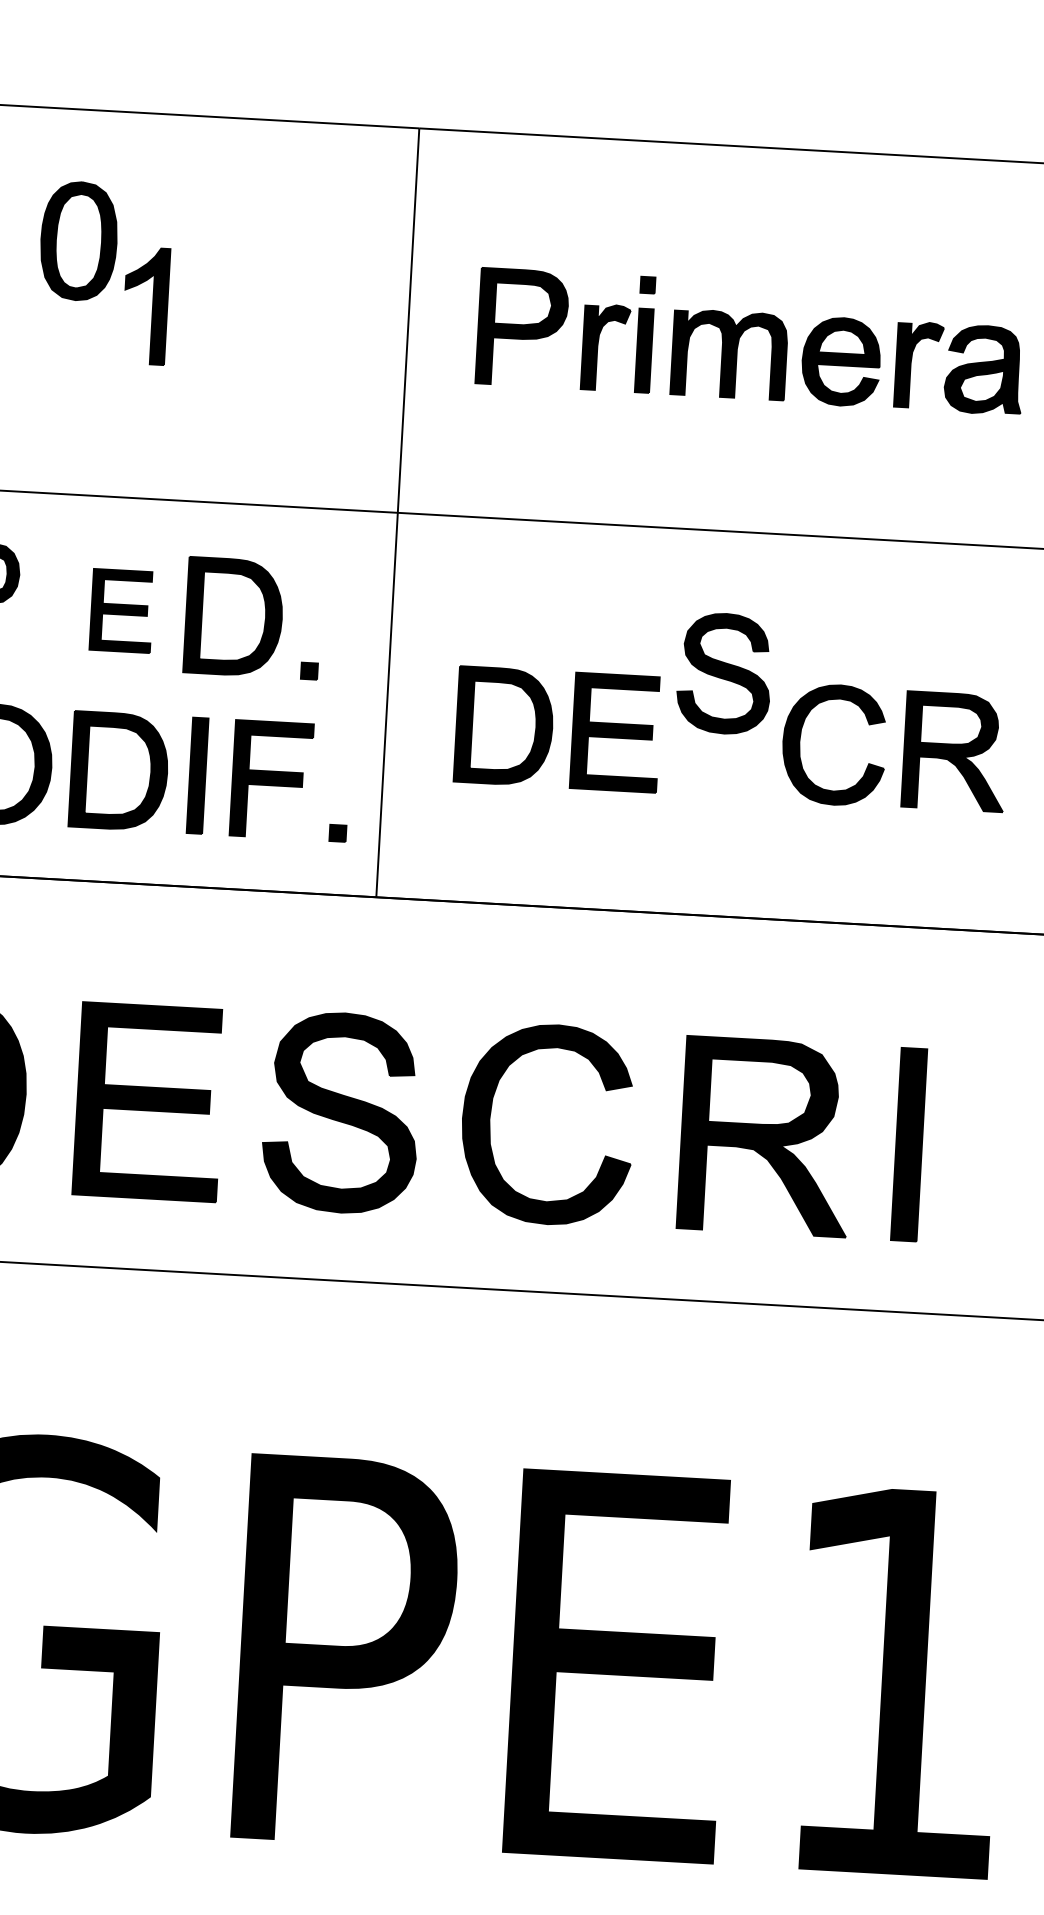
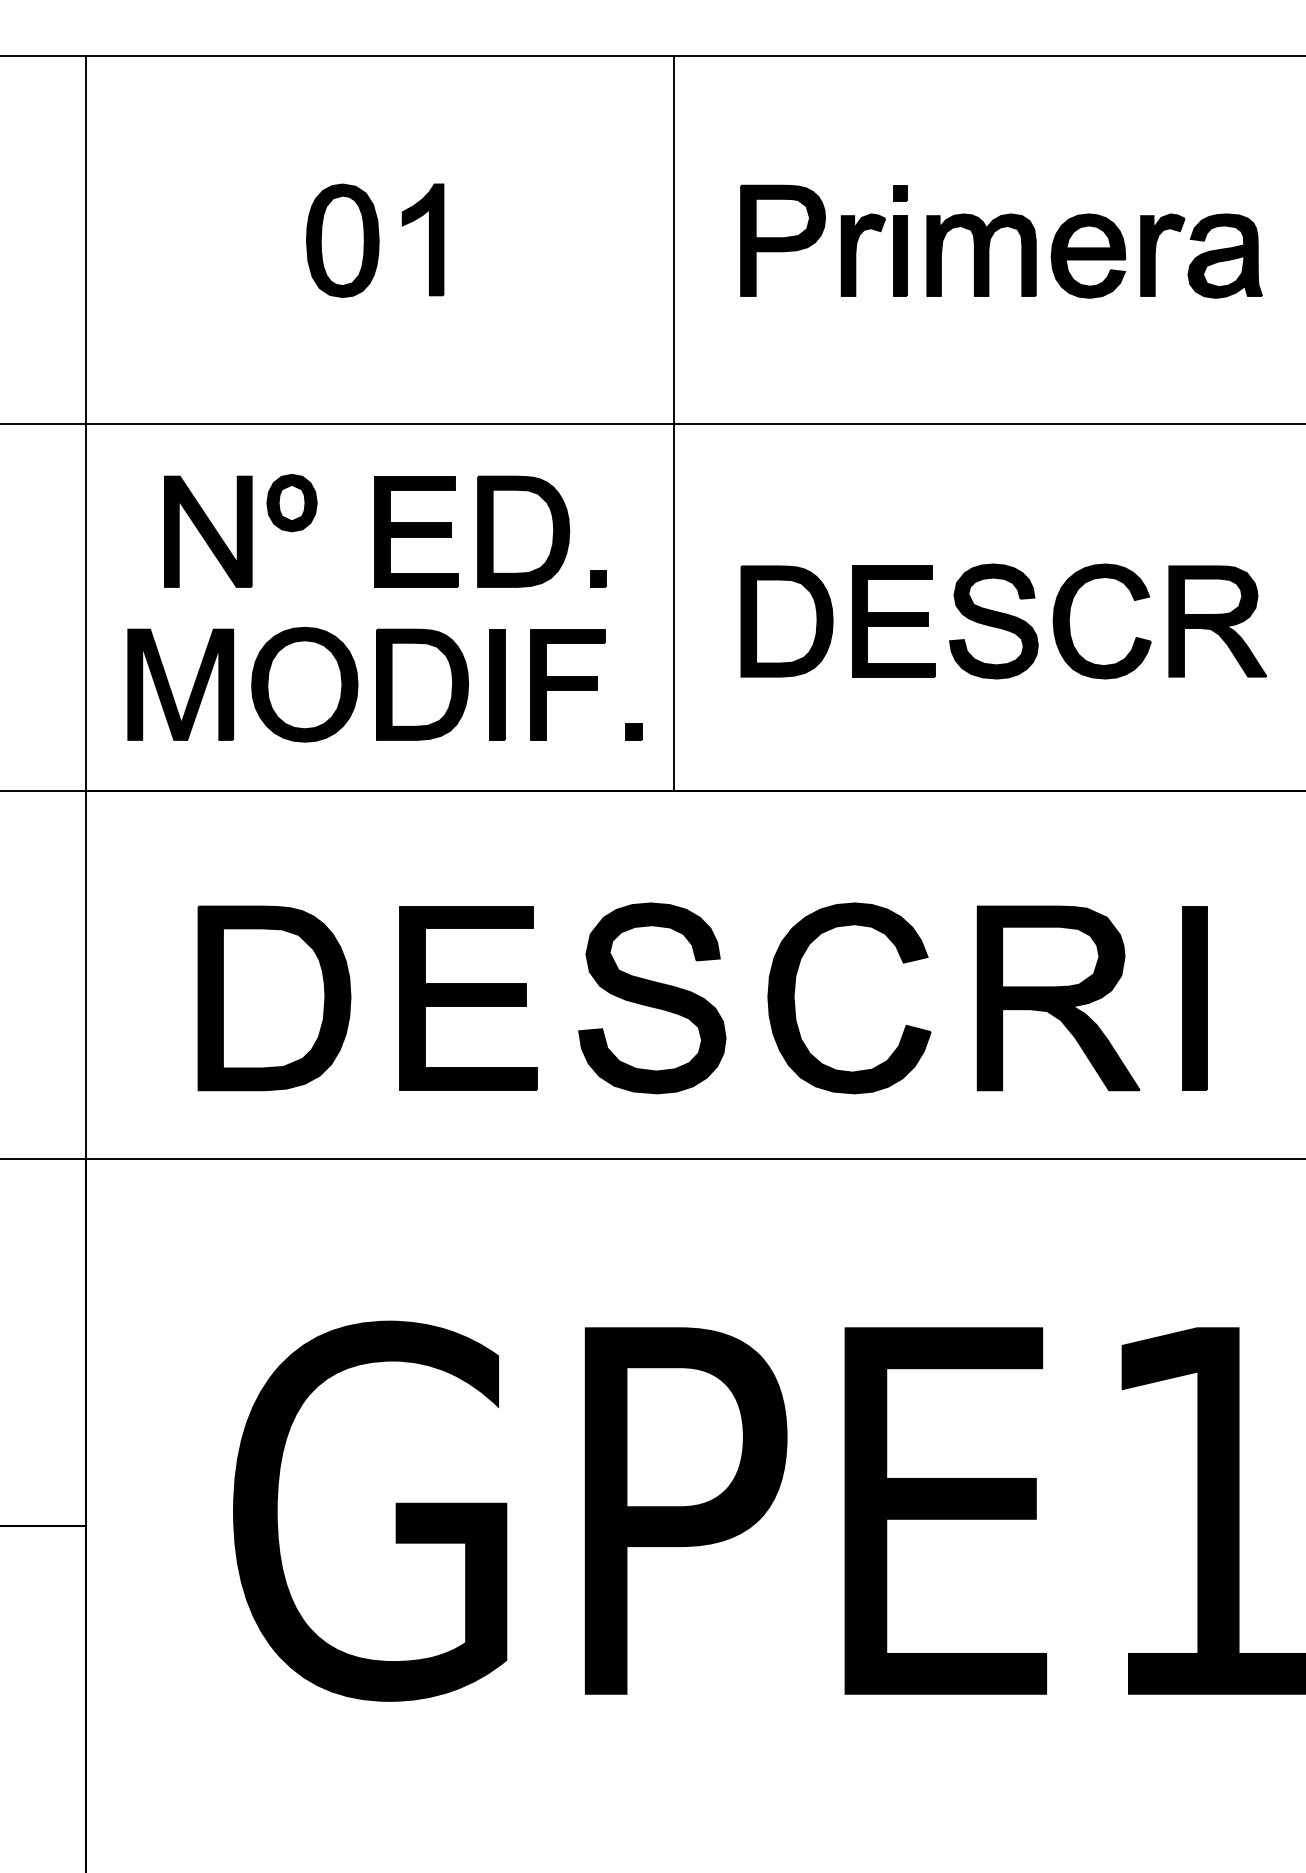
part: (78, 240) -> (342, 240), moved
part: (122, 610) -> (416, 531), size x1.43
part: (724, 673) -> (993, 621), moved

